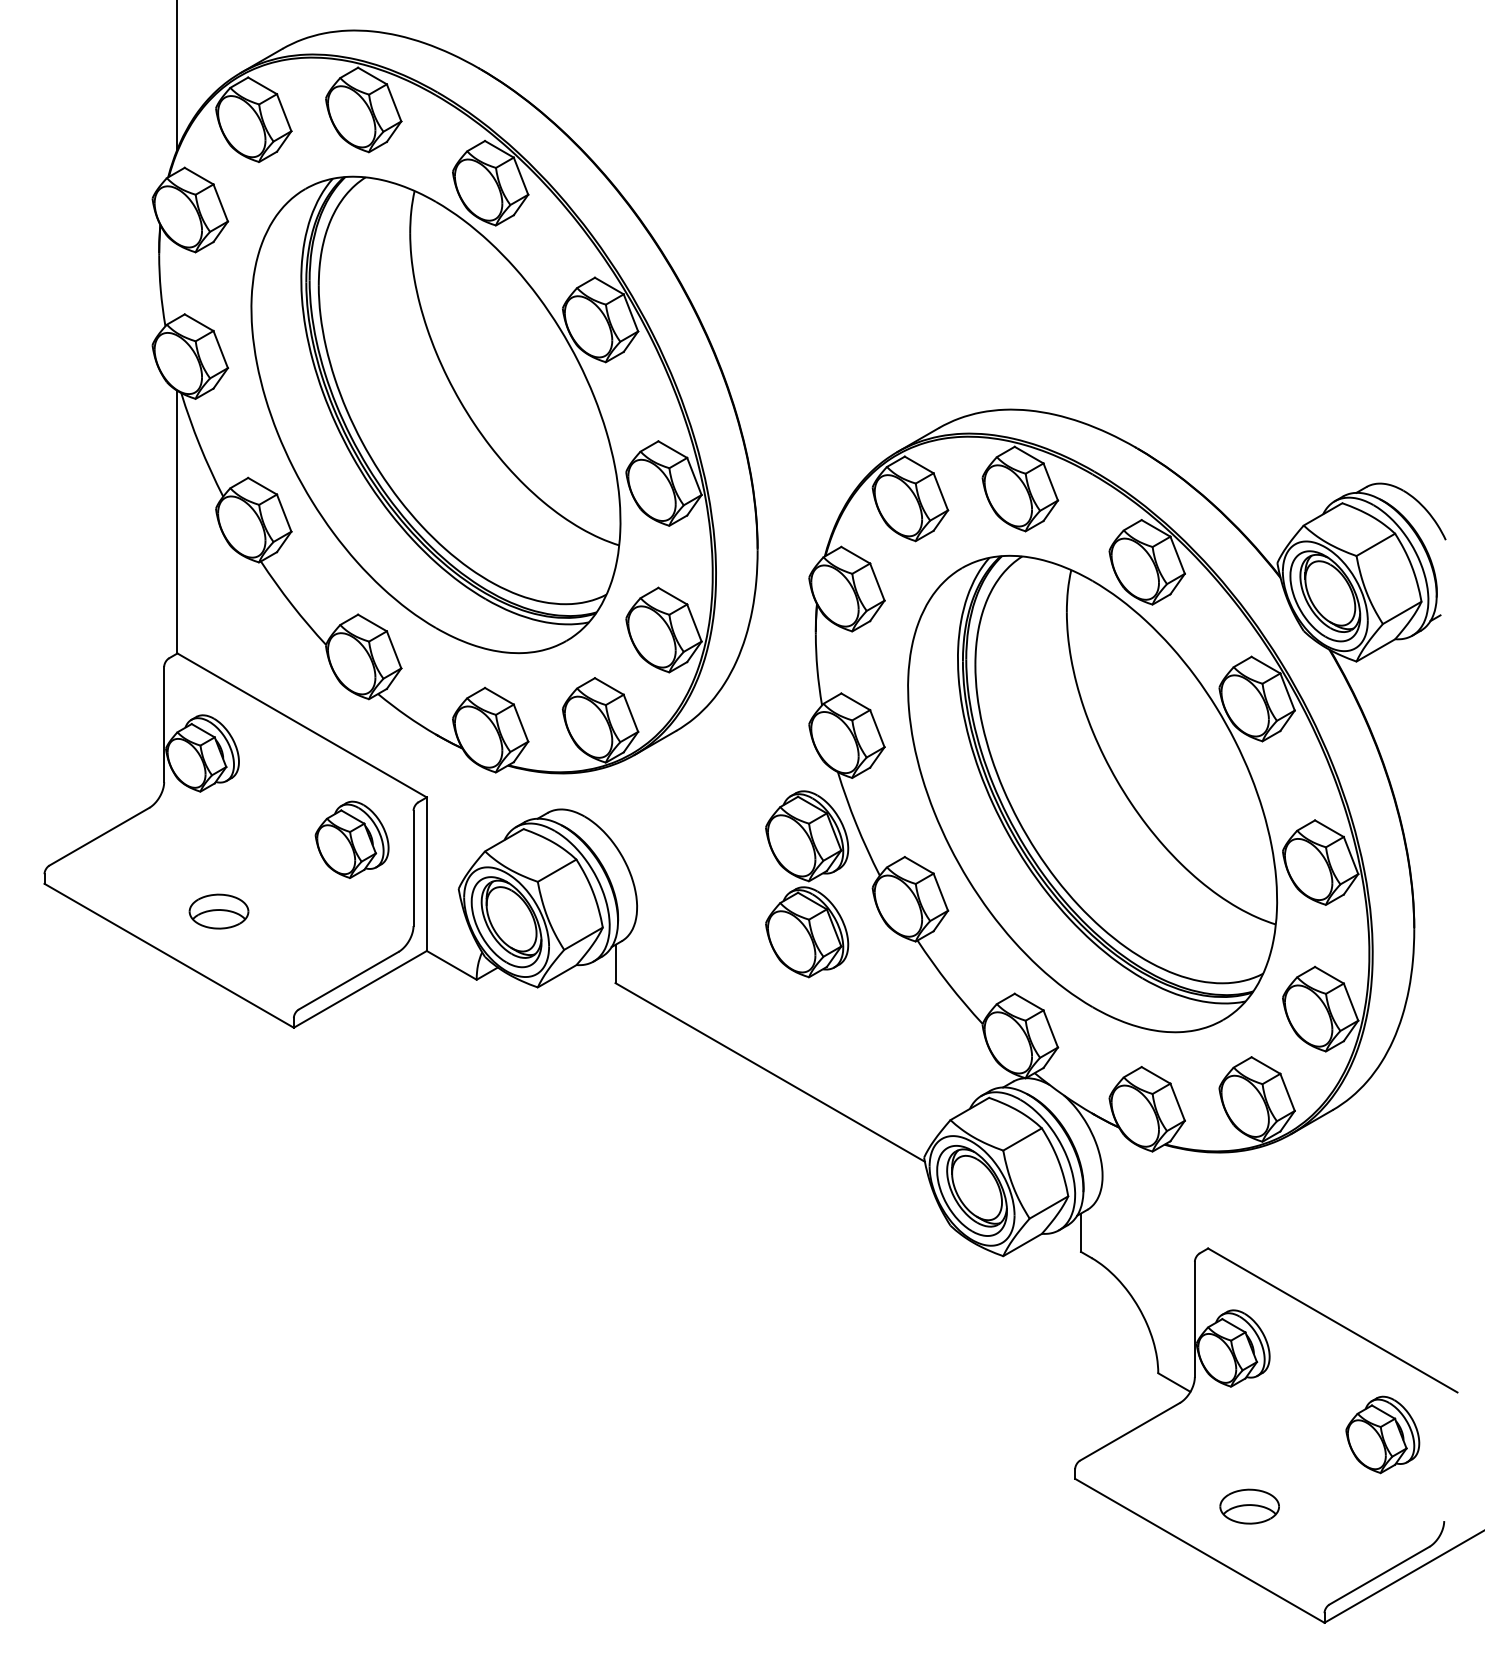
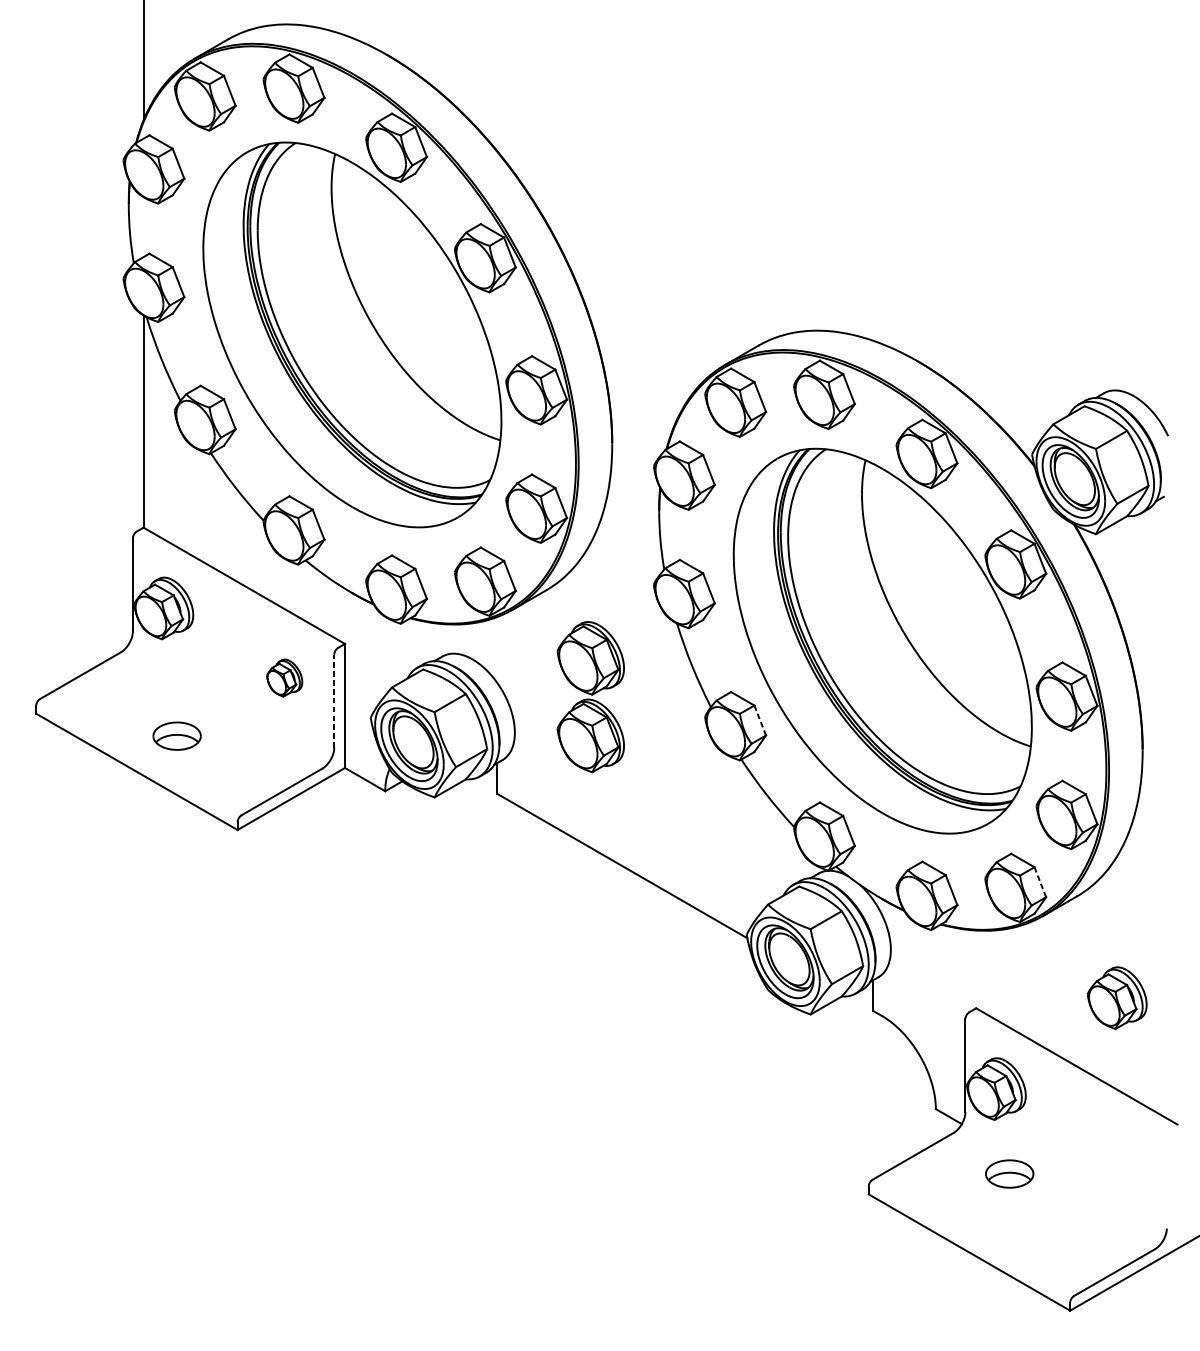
part: (351, 839) -> (284, 677), size x0.6
line: (413, 868) -> (334, 701), solid -> dashed
part: (807, 884) -> (591, 697), moved
line: (940, 892) -> (759, 720), solid -> dashed
line: (1287, 1092) -> (1040, 882), solid -> dashed
part: (1382, 1434) -> (1116, 997), moved
part: (1249, 1506) -> (1009, 1173), moved

